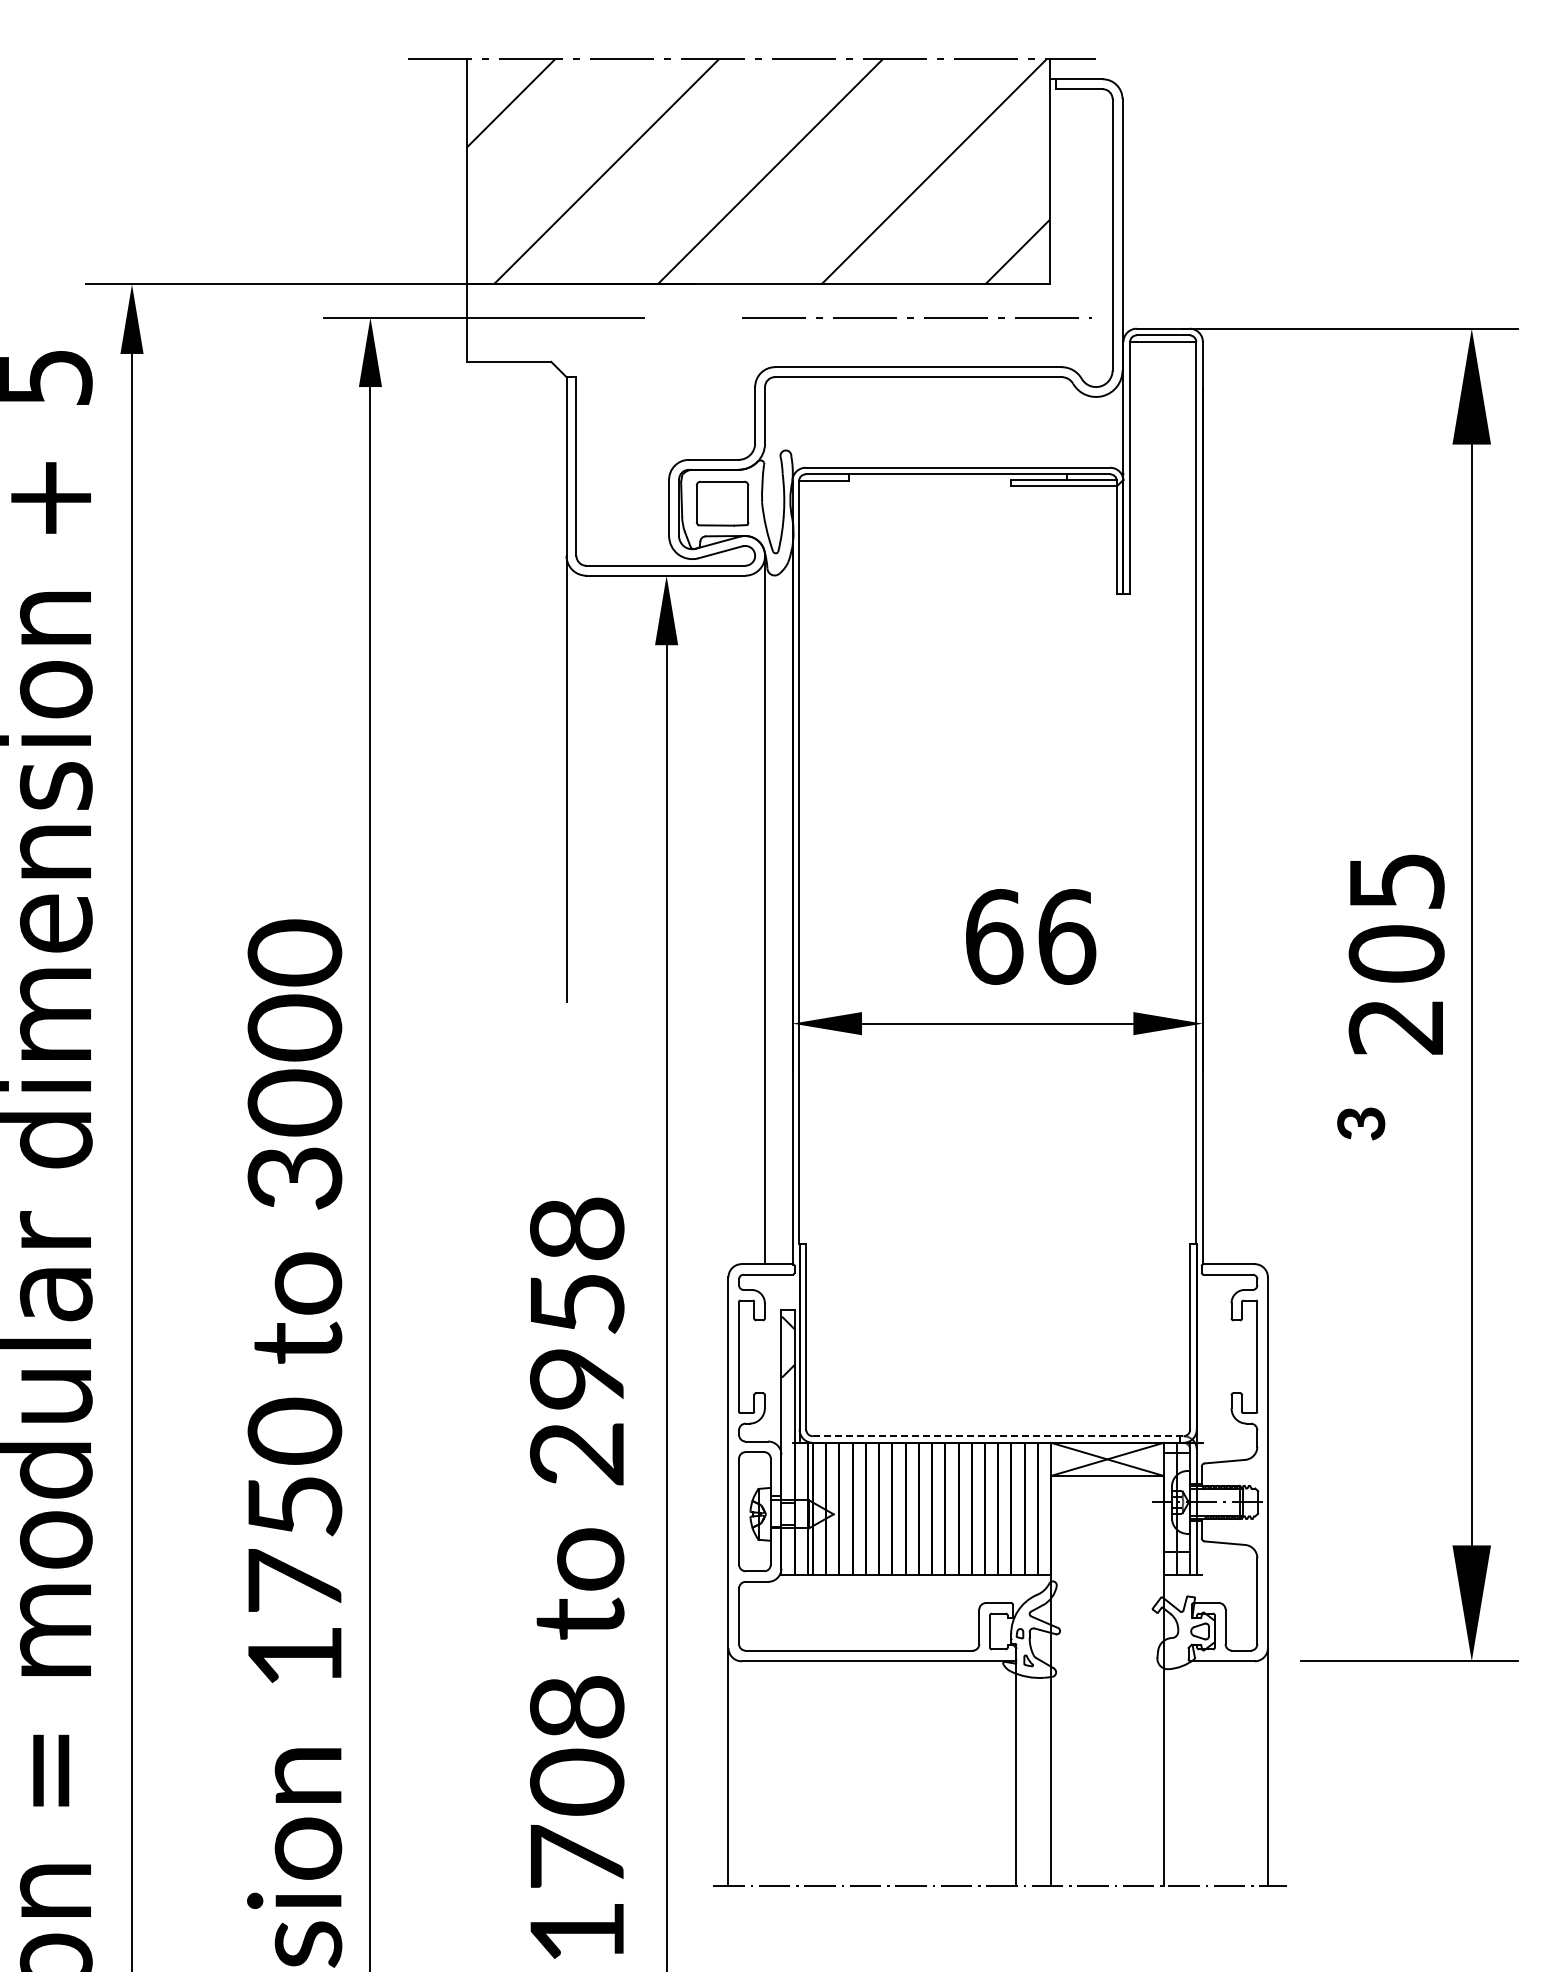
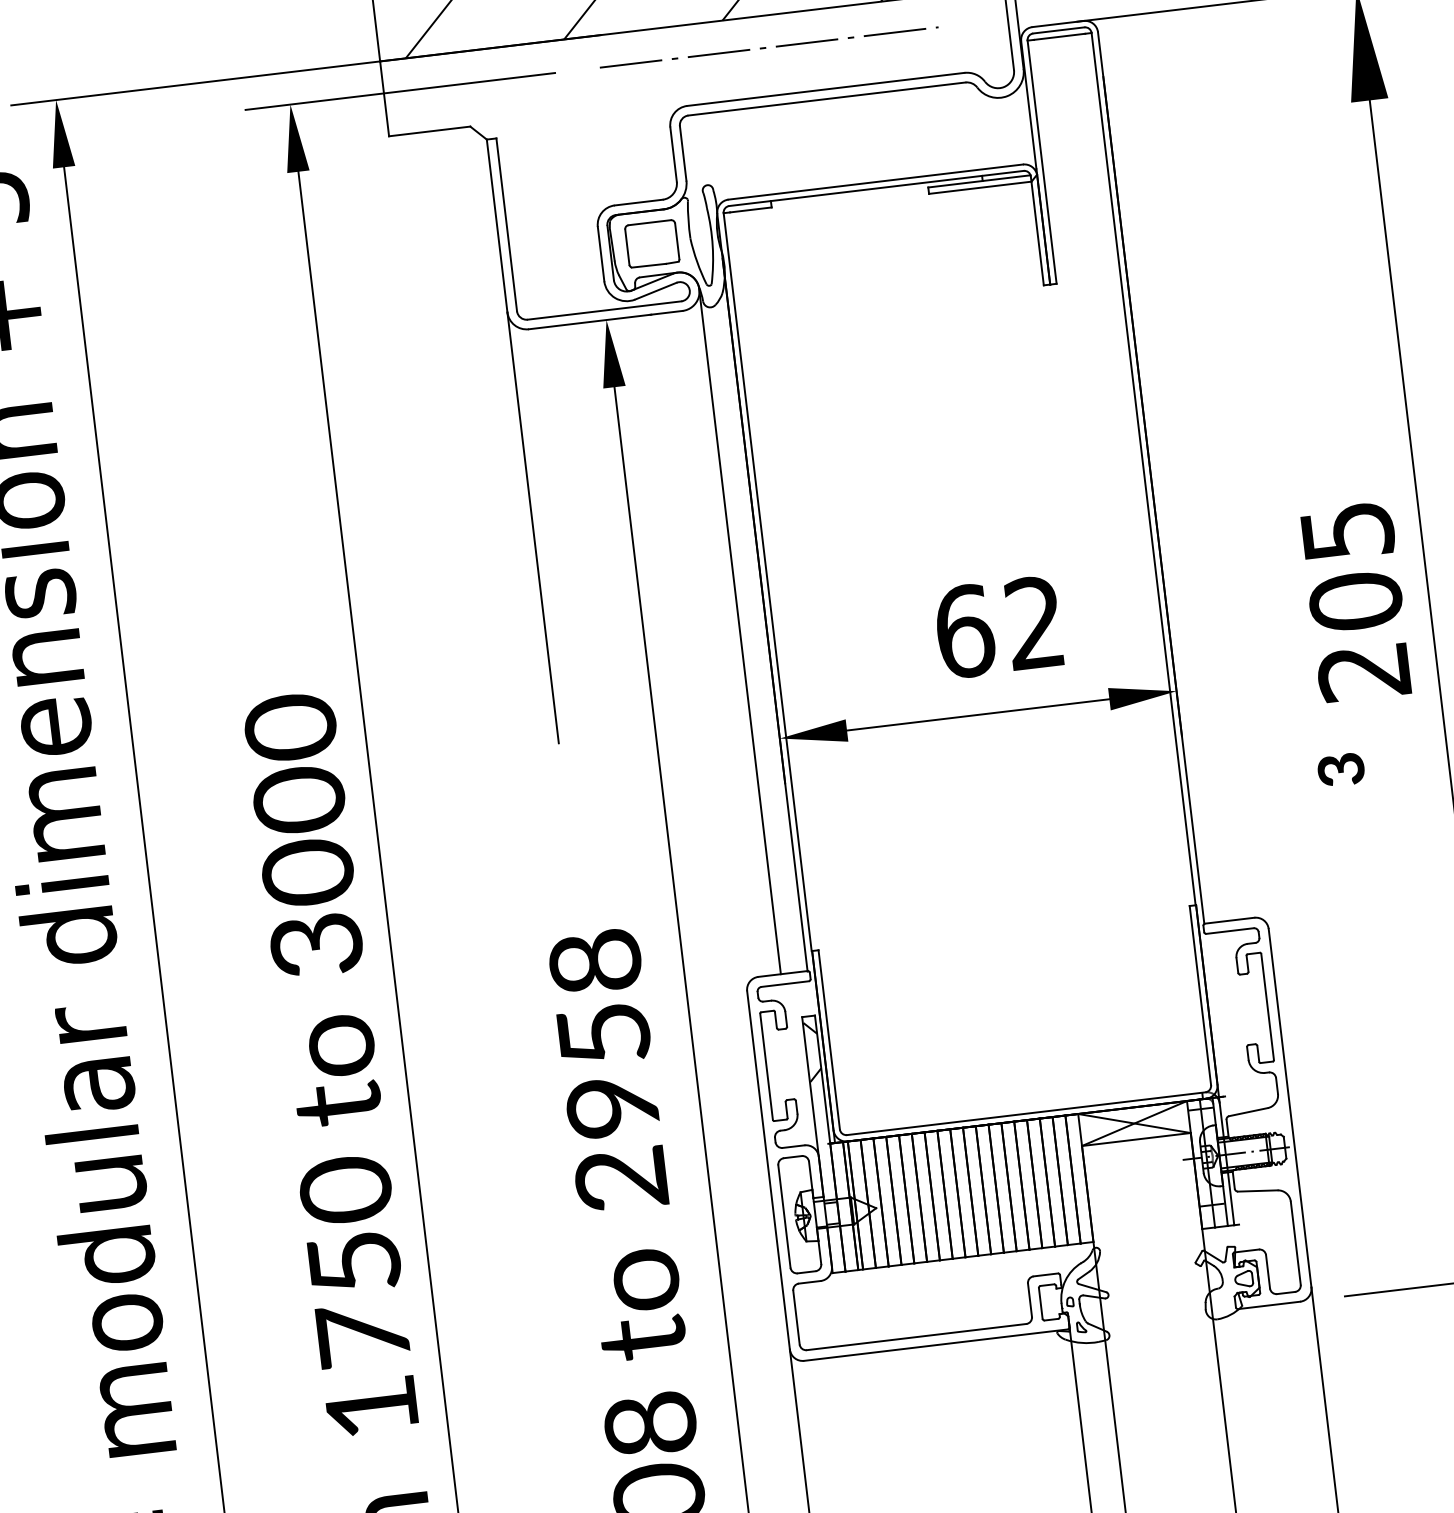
line: (913, 317) -> (766, 47), moved
text: (1067, 936) -> (1035, 622), 66 -> 62
line: (998, 1436) -> (1026, 1113), dashed -> solid

